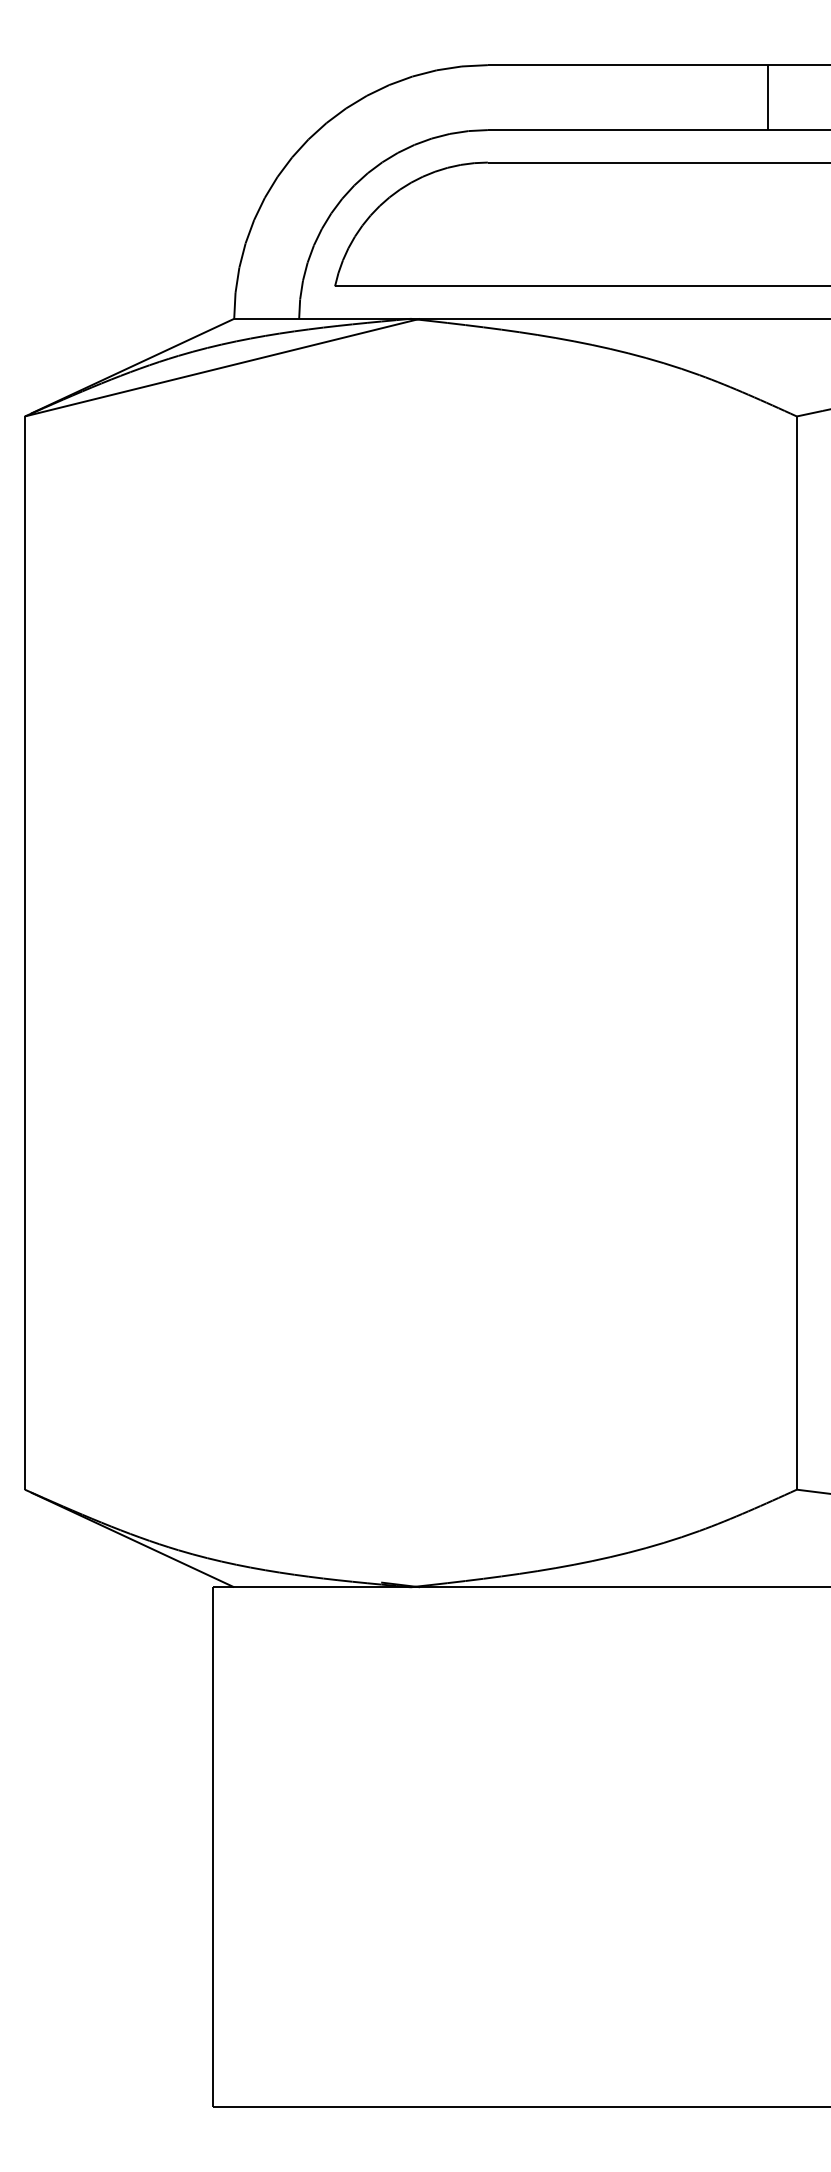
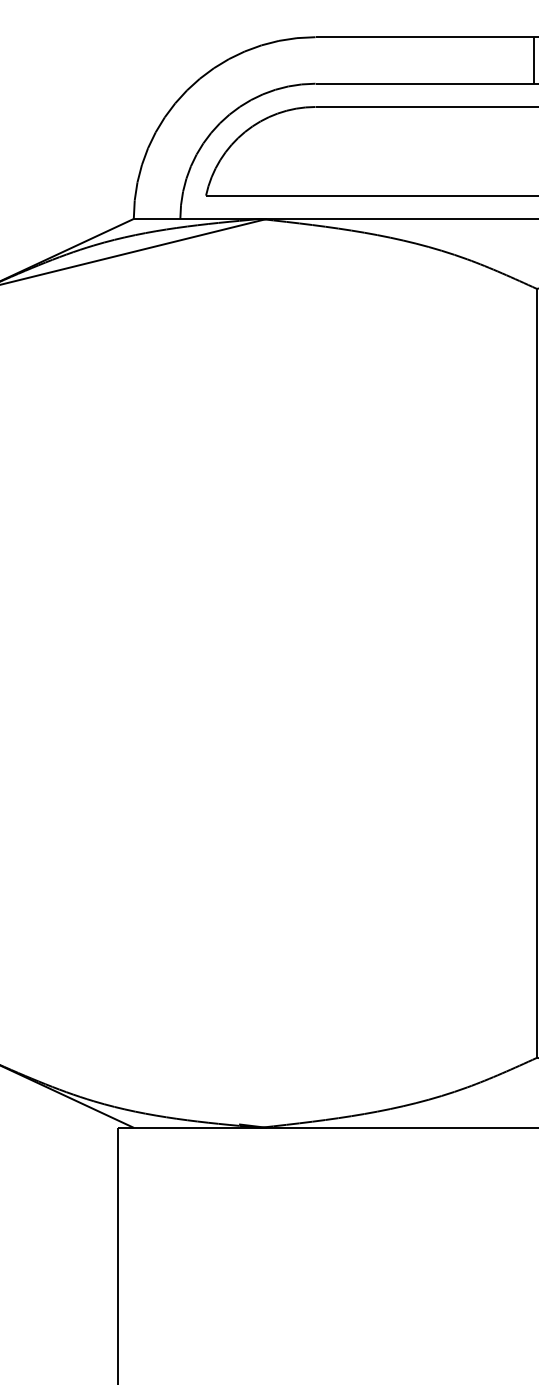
line: (768, 97) -> (534, 60), moved

